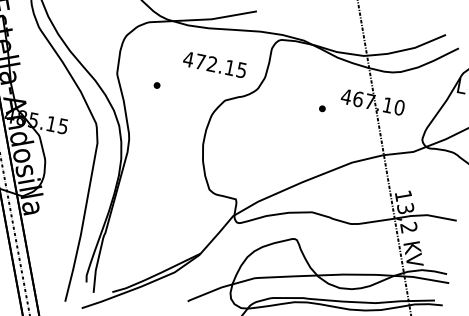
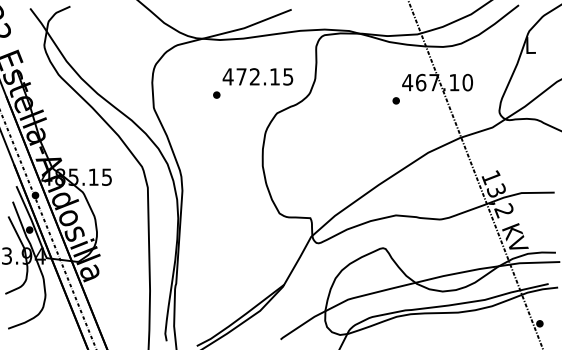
part: (156, 84) -> (216, 94), moved
part: (321, 108) -> (395, 100), moved

